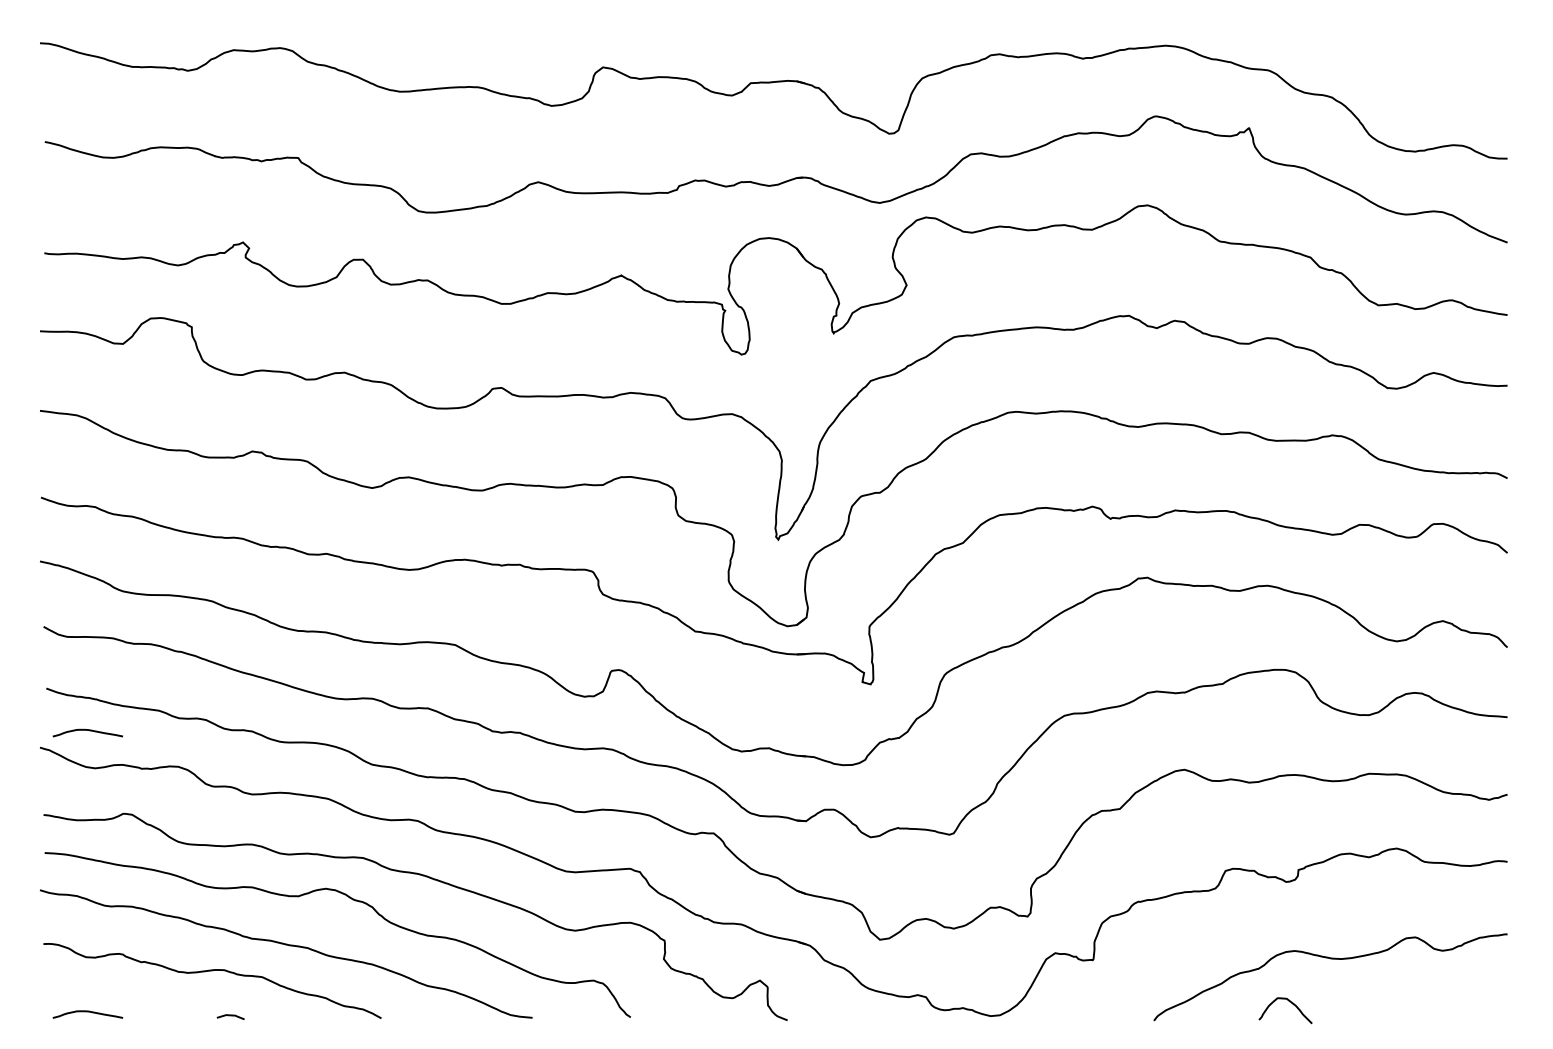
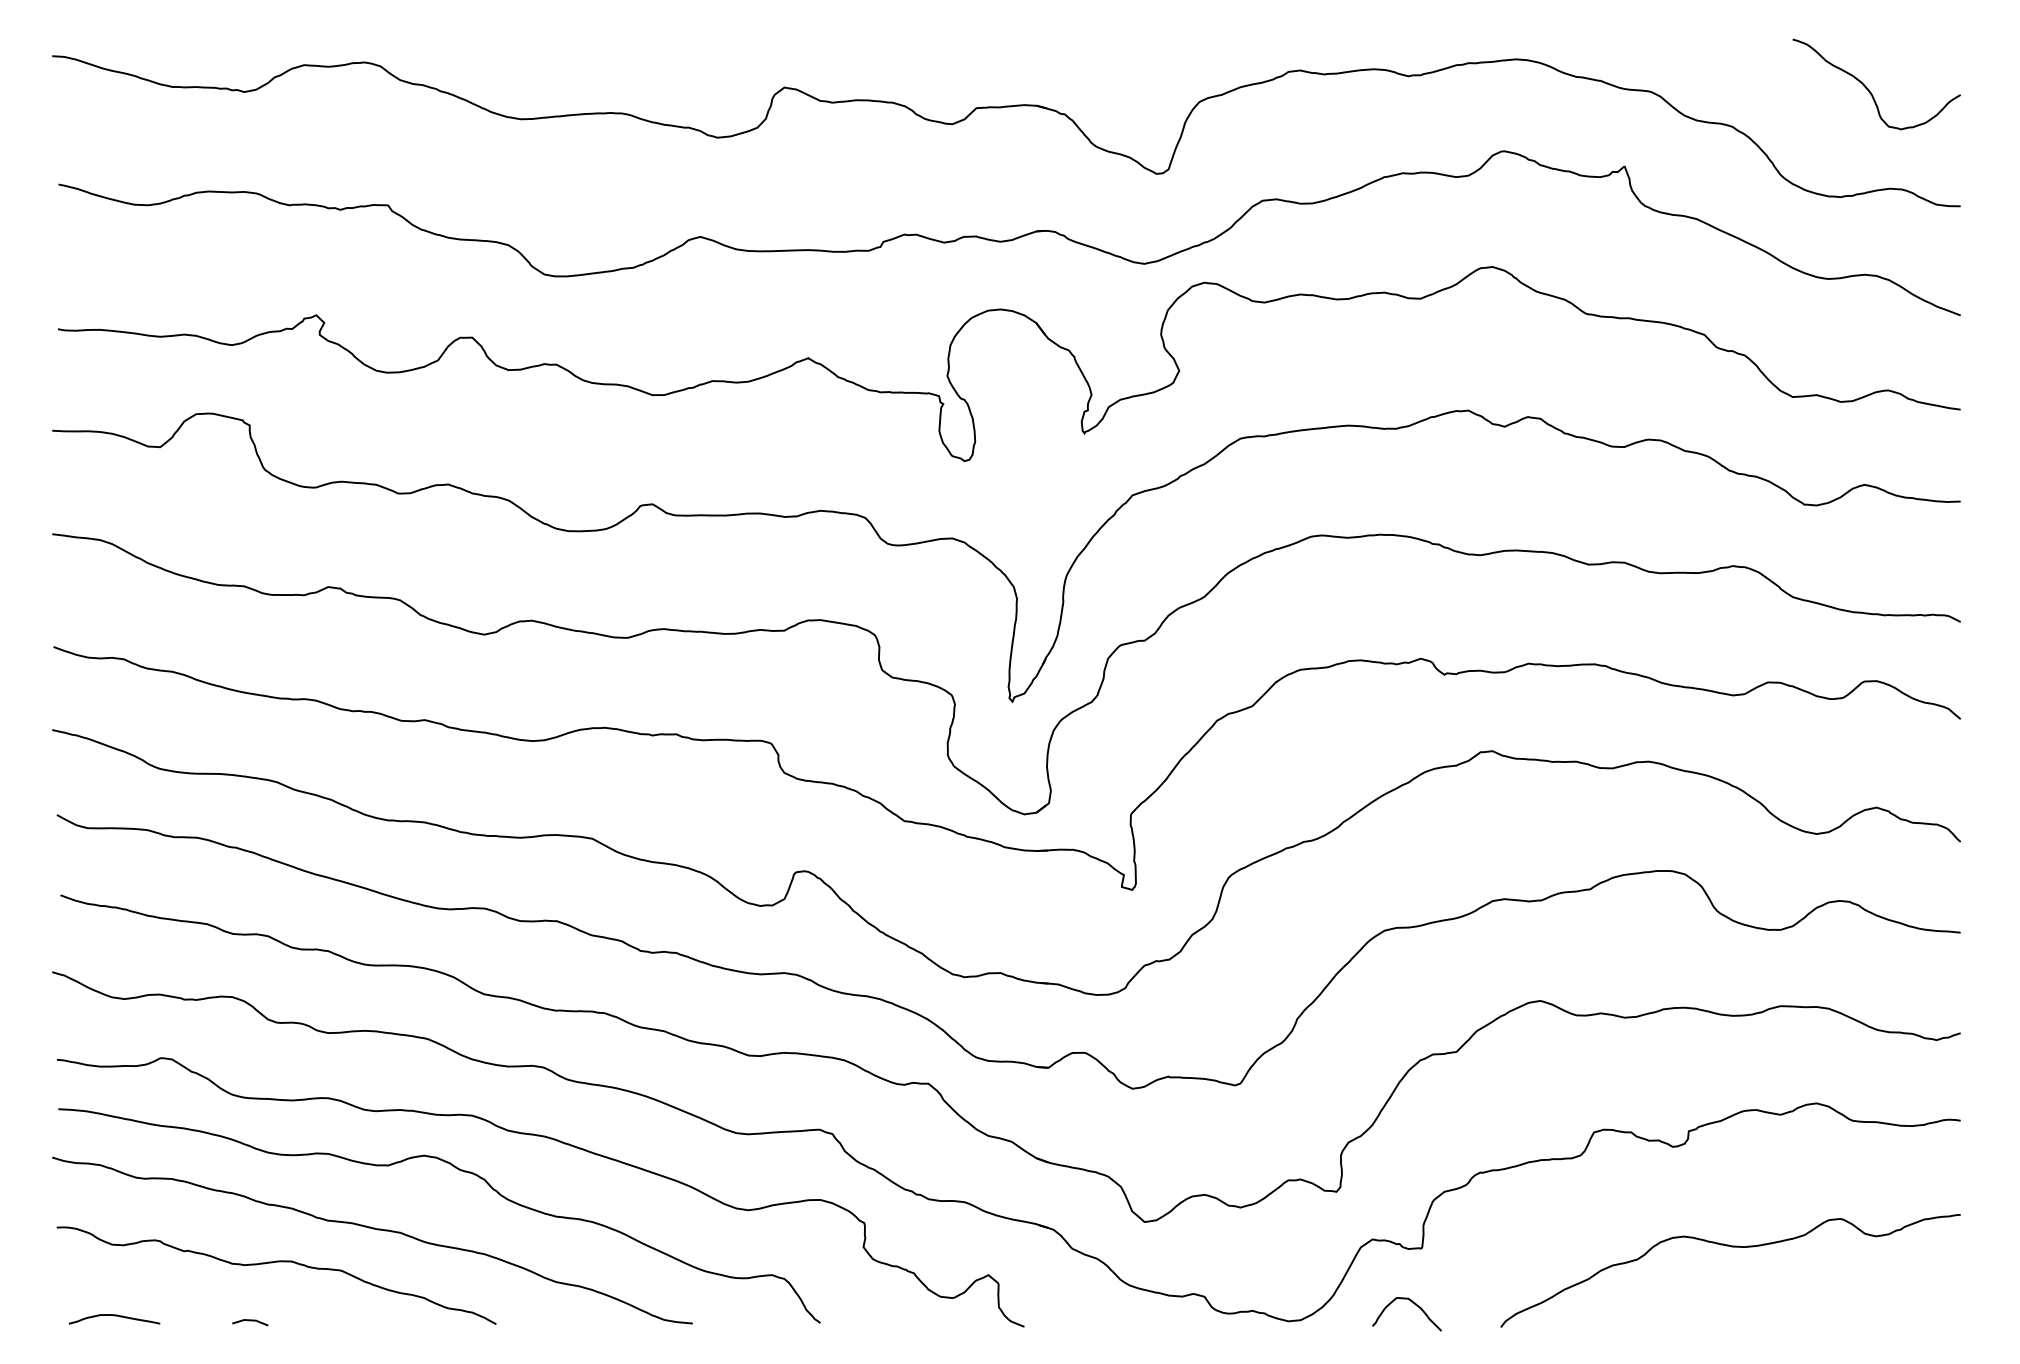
curve: (1437, 68) -> (1869, 89), added
curve: (87, 730) -> (114, 950), removed
curve: (1292, 1003) -> (1415, 1305), moved
line: (230, 1016) -> (250, 1321), moved

